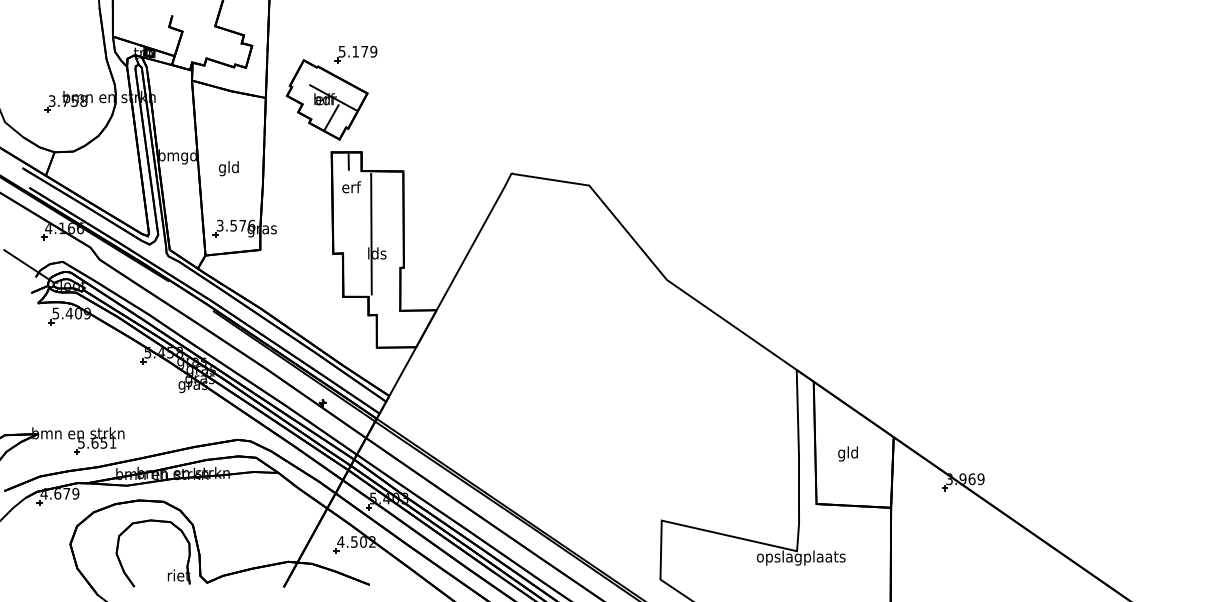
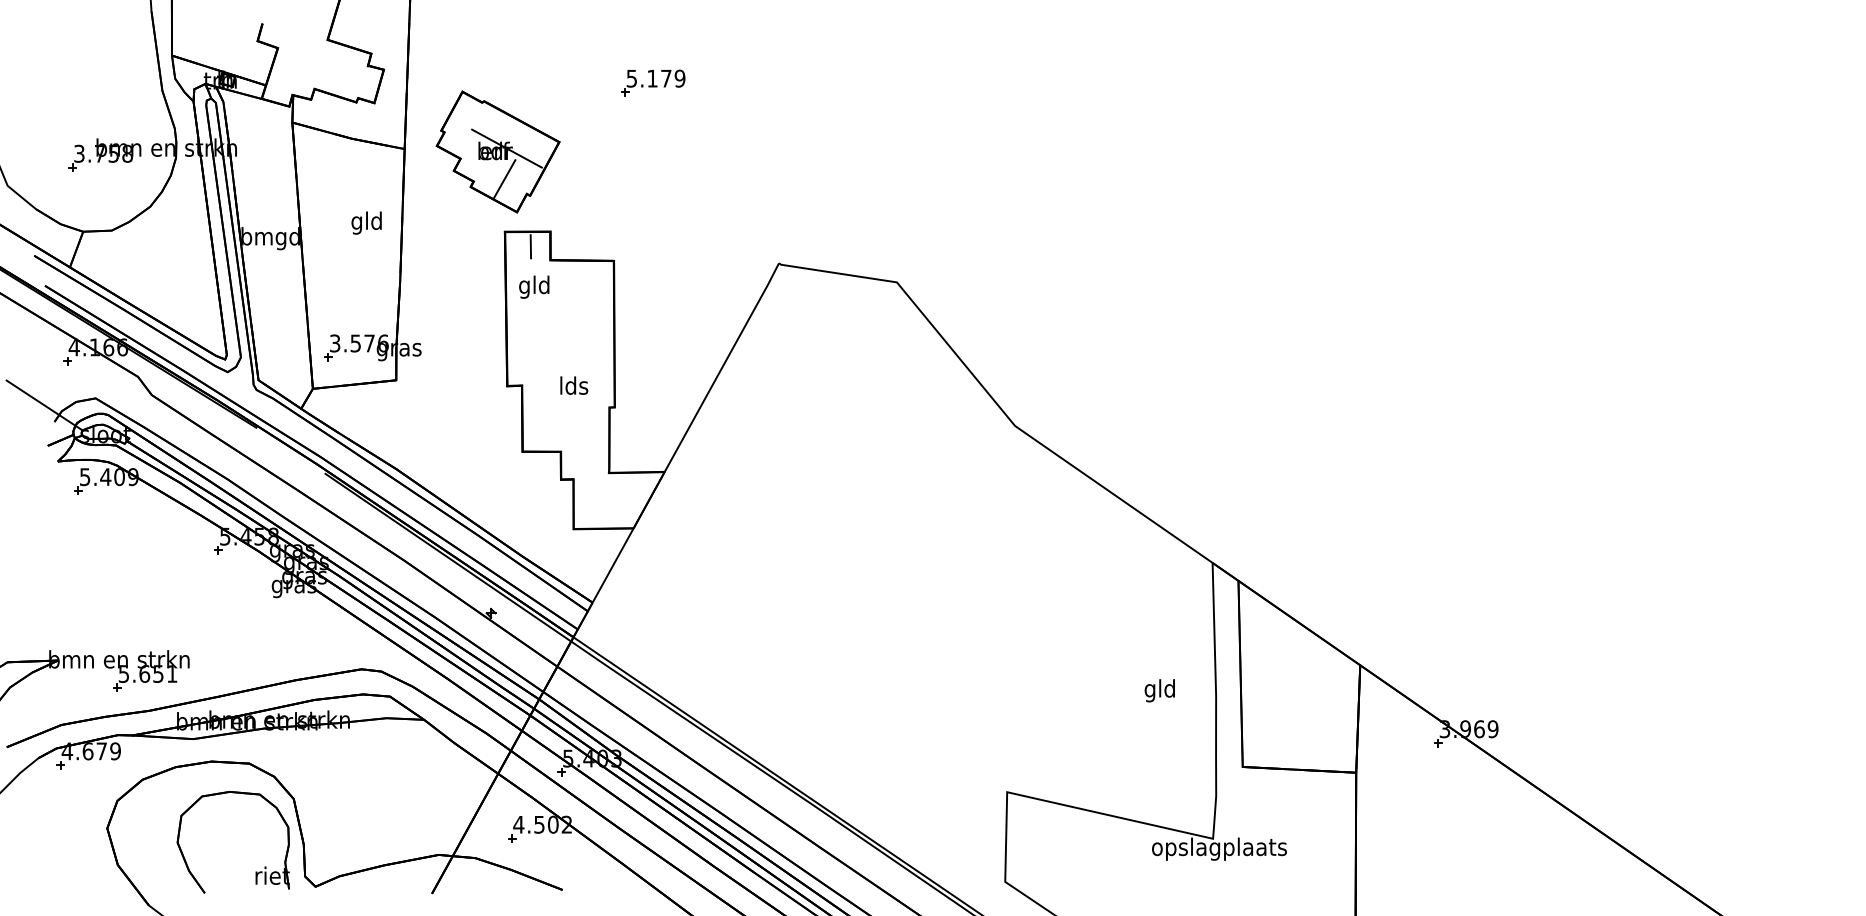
part: (355, 54) -> (652, 82), moved
text: (228, 168) -> (366, 222), moved
text: (351, 188) -> (535, 286), erf -> gld
line: (371, 234) -> (565, 356), removed
text: (847, 453) -> (1158, 690), moved

